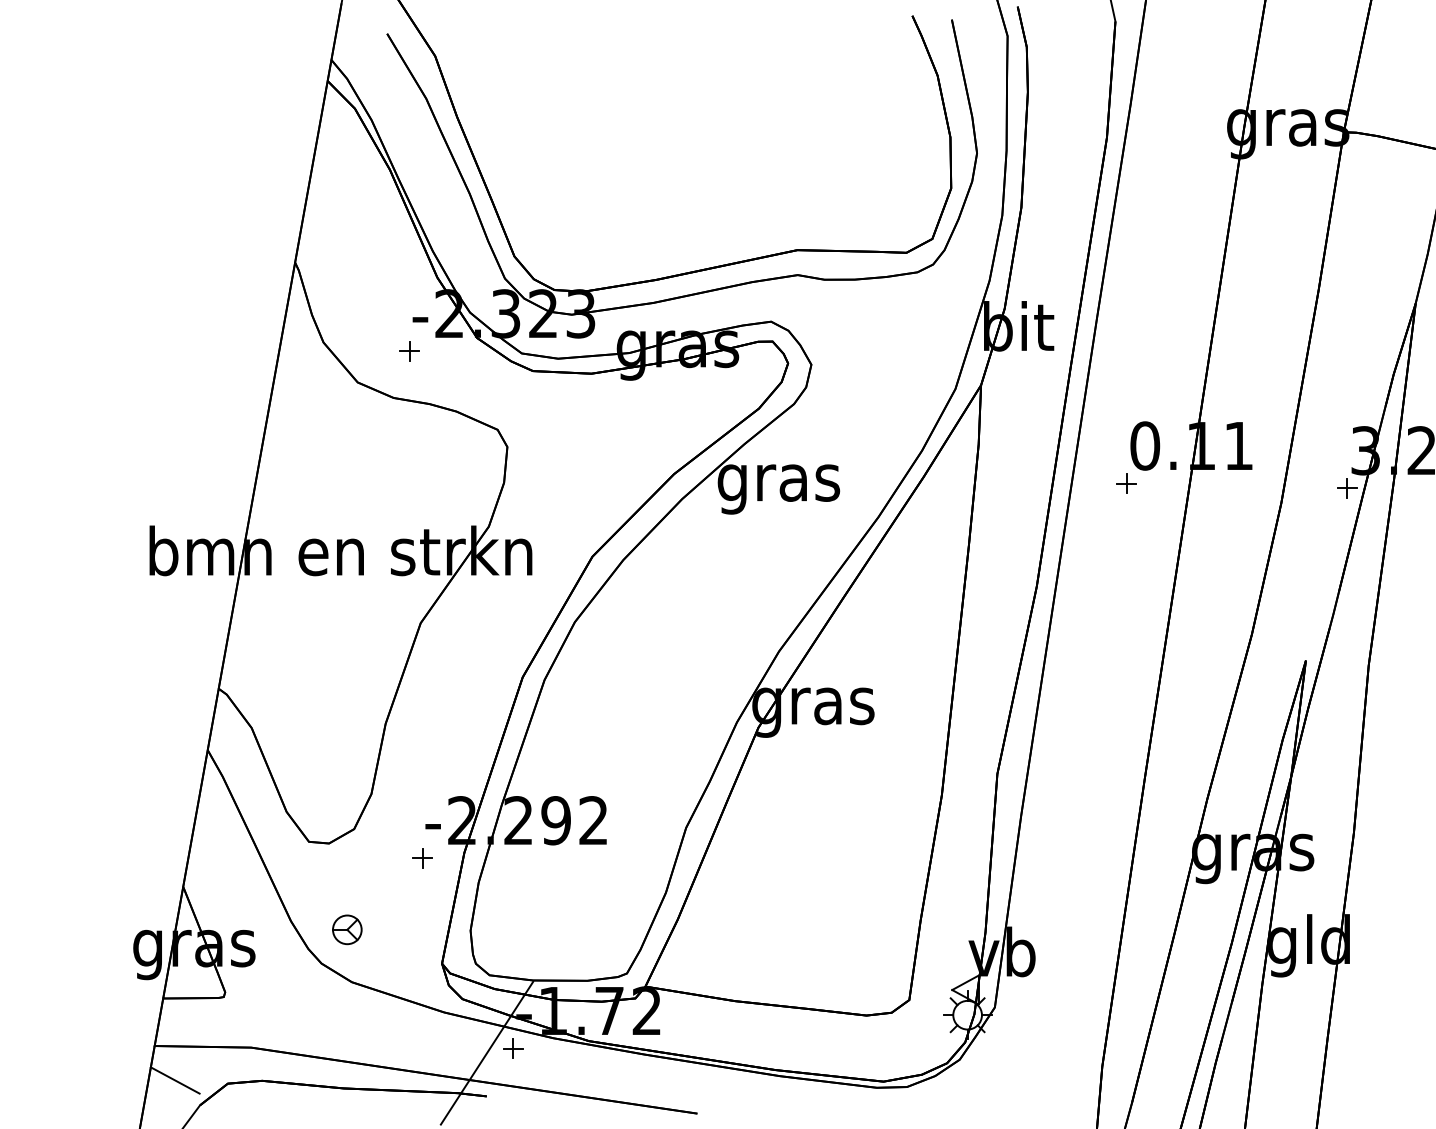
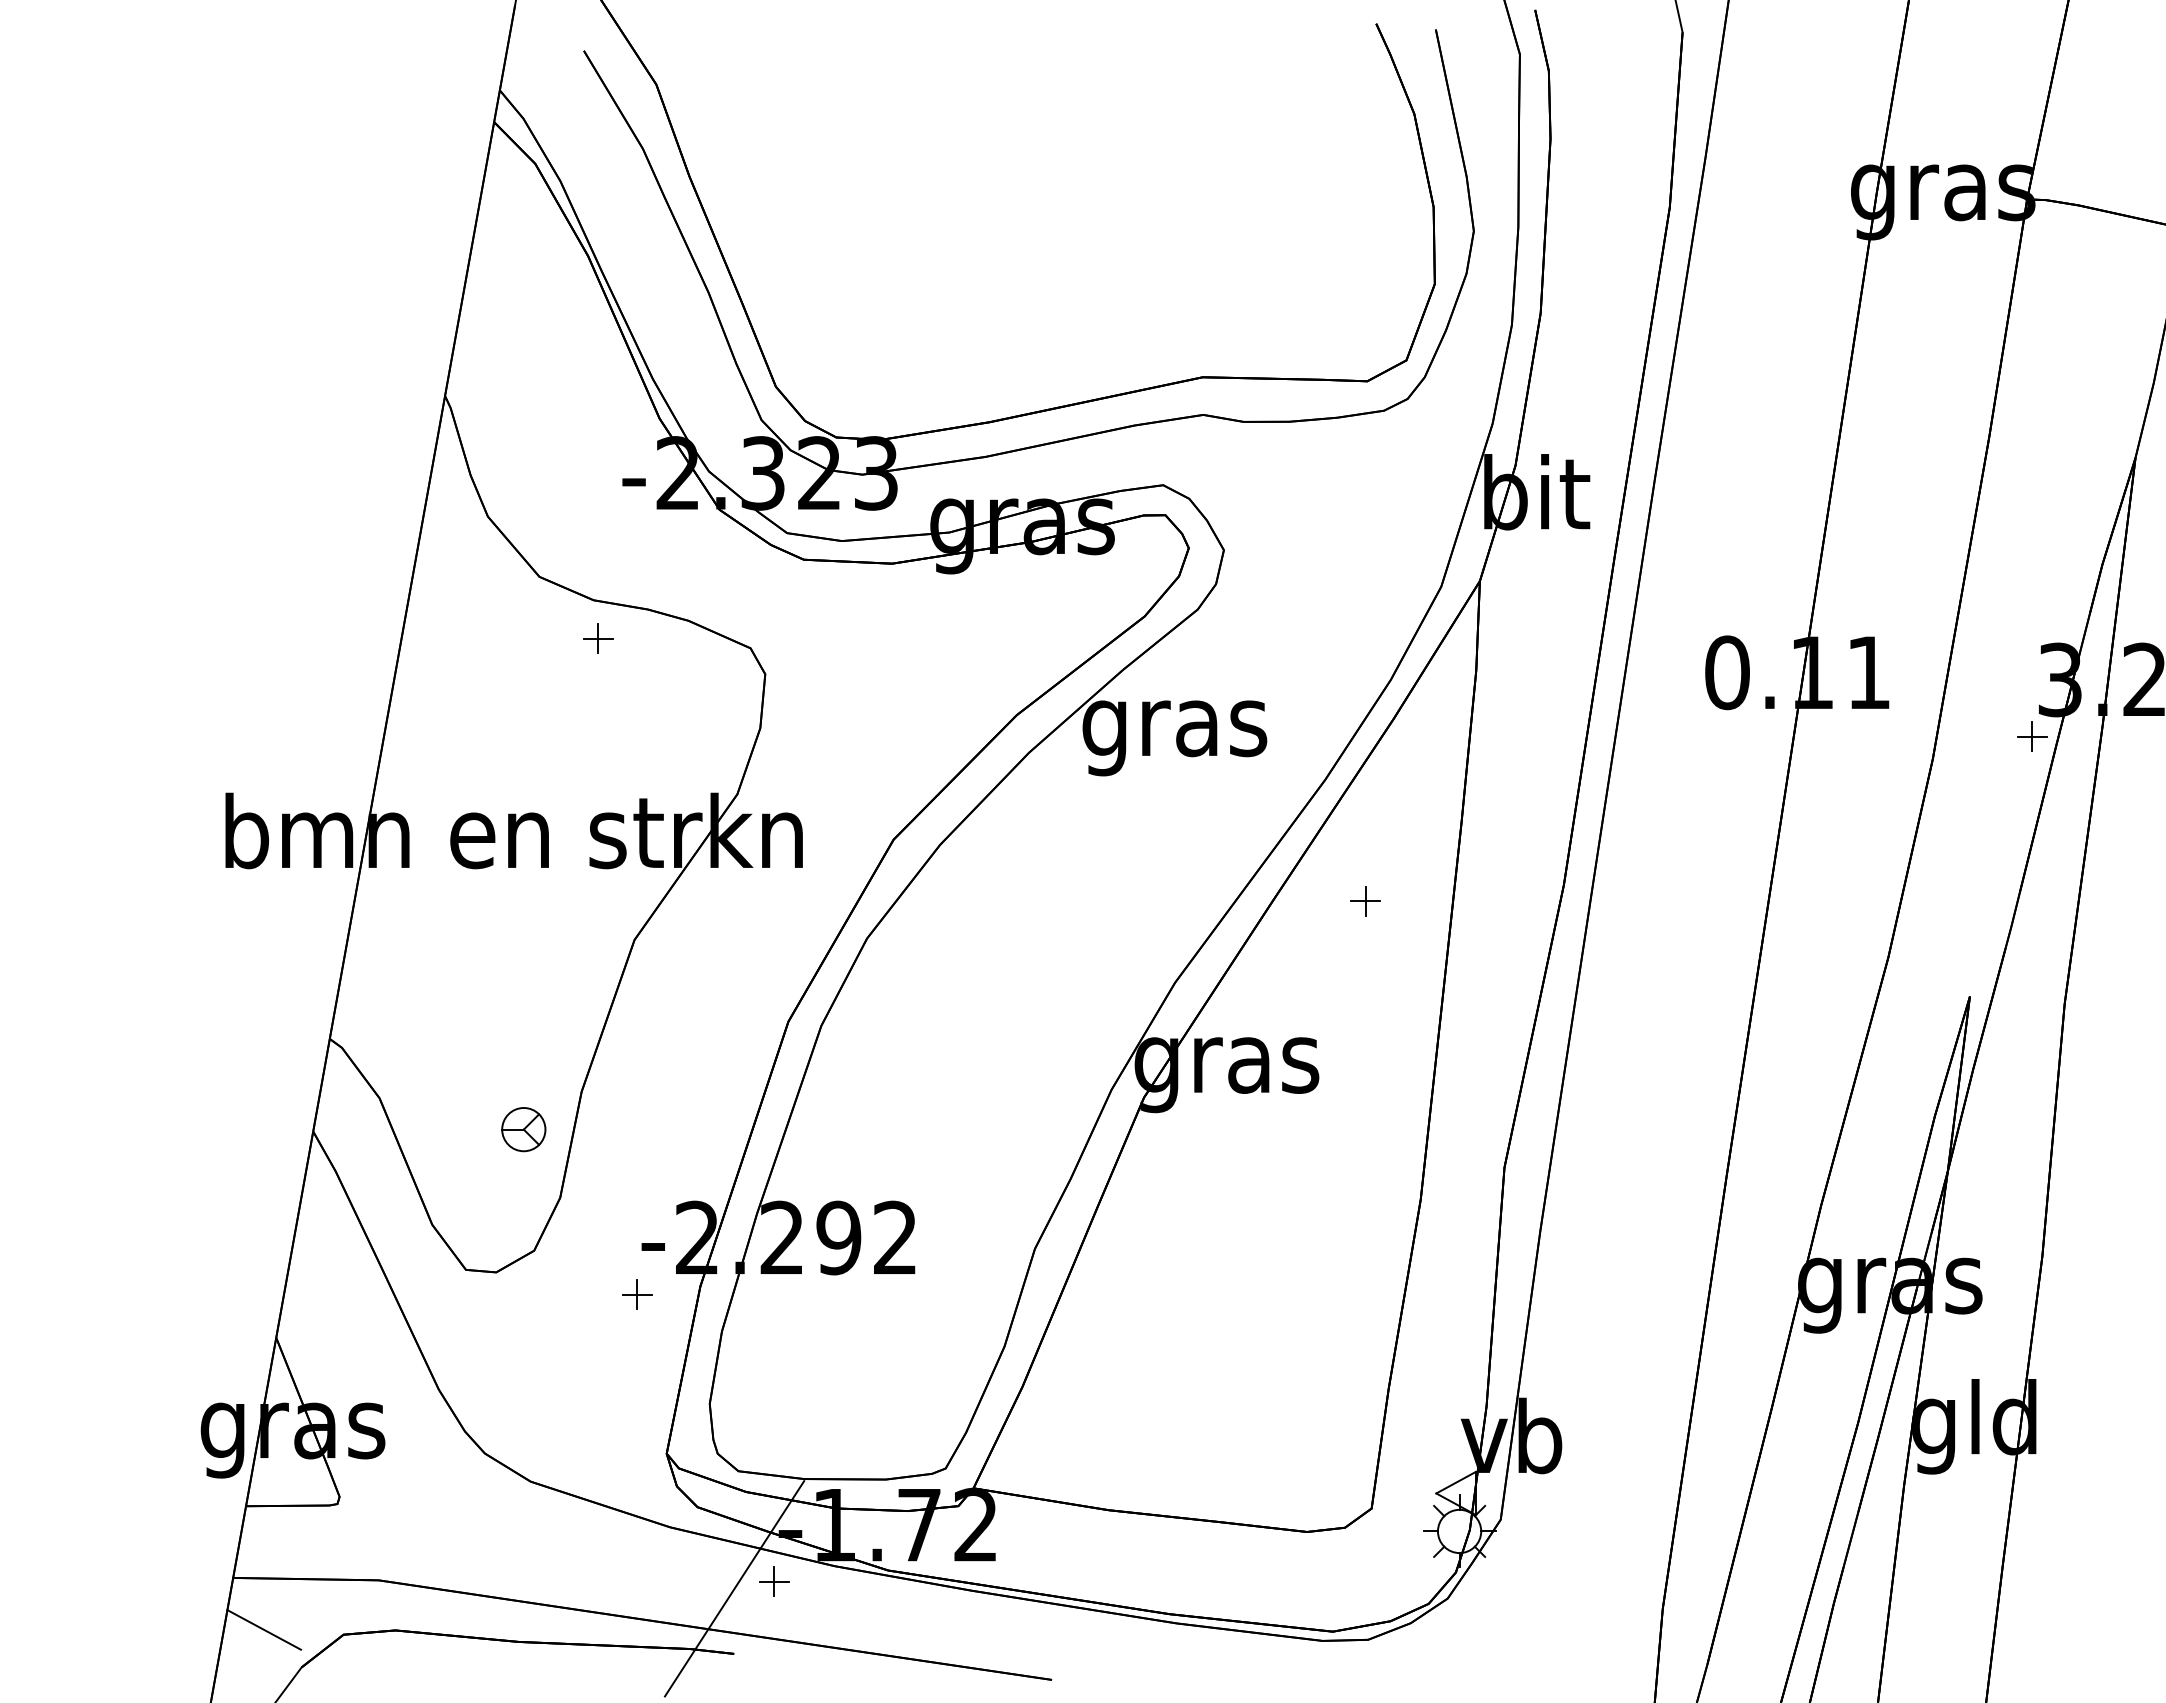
part: (409, 351) -> (597, 638), moved
part: (1126, 483) -> (1365, 901), moved
part: (347, 929) -> (524, 1129), moved

